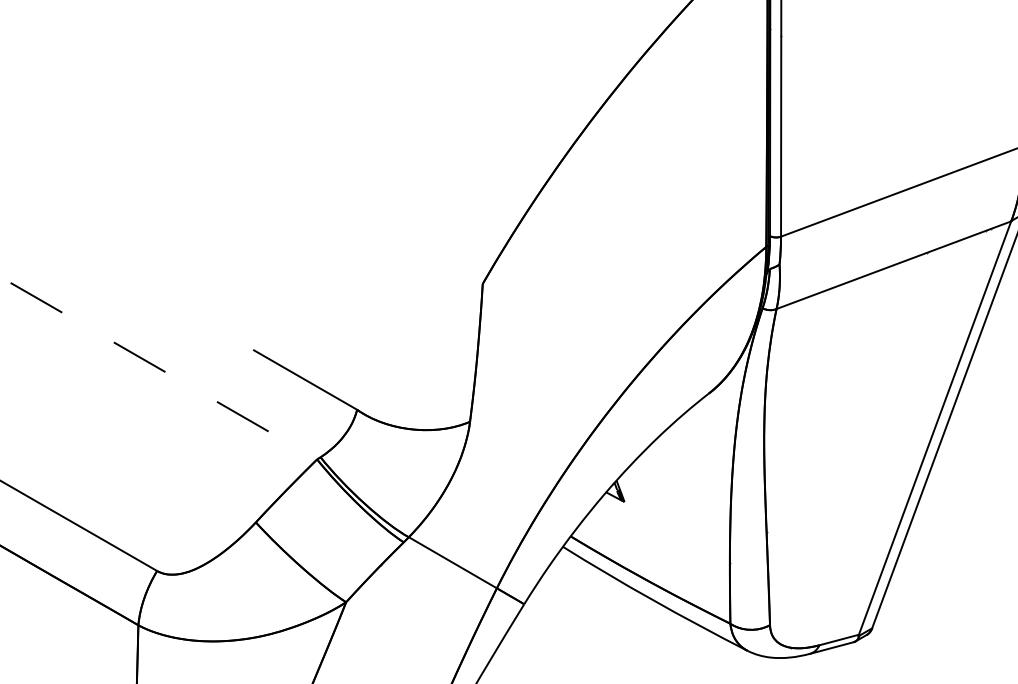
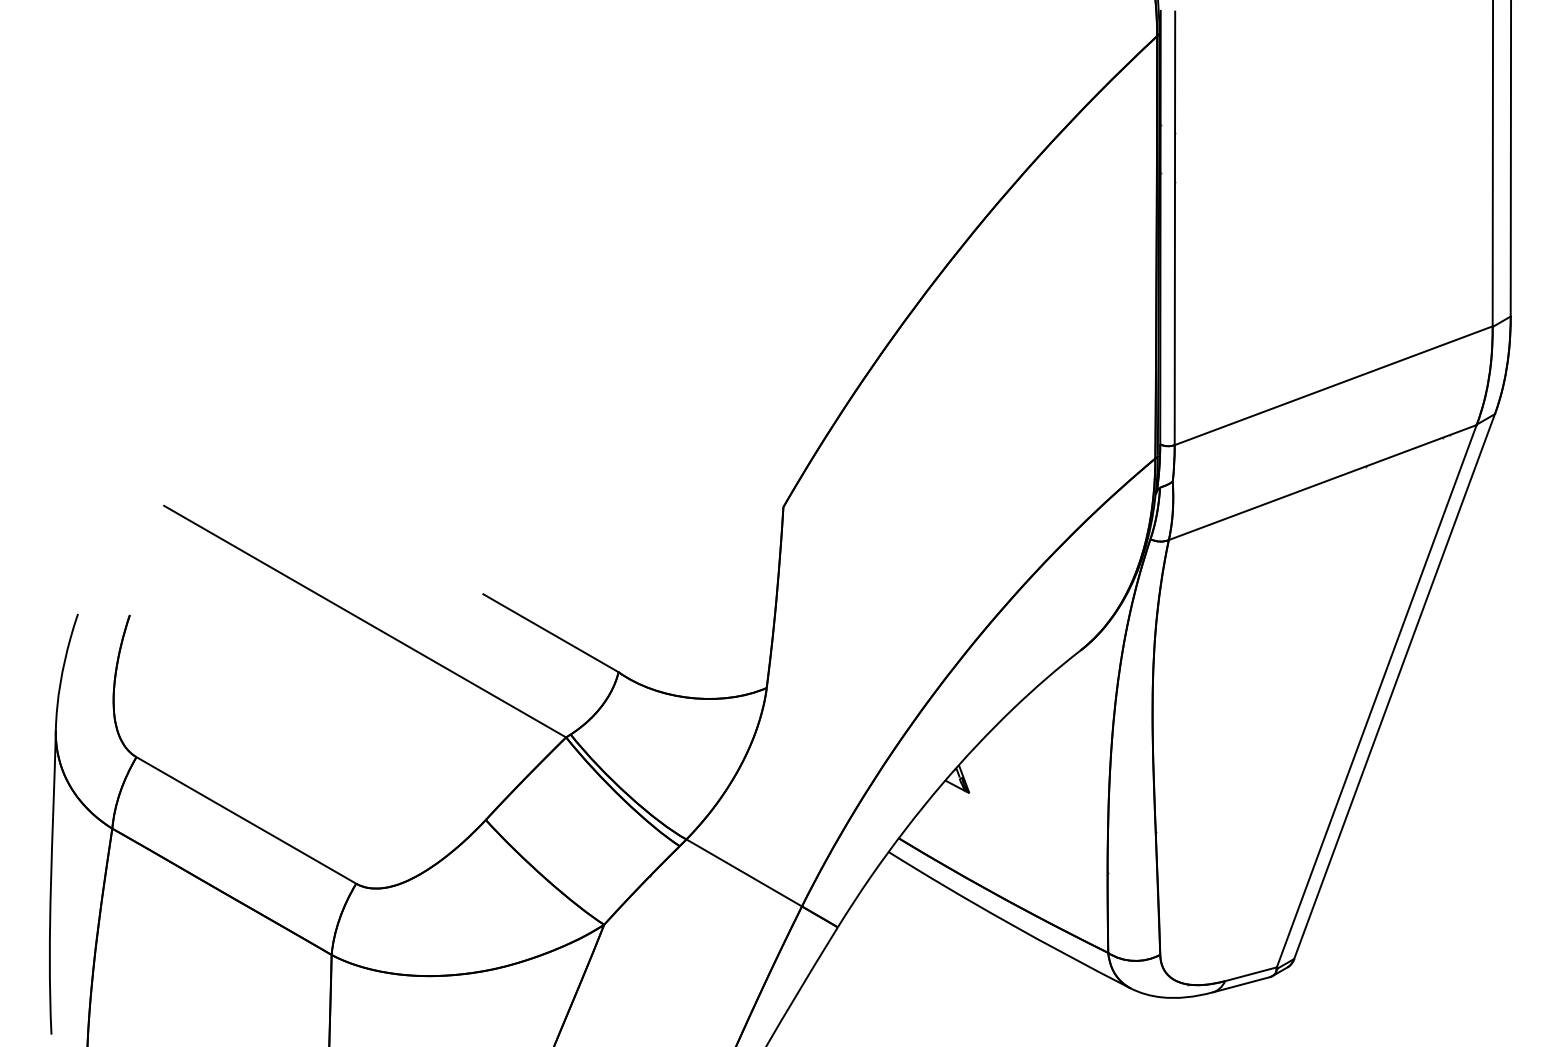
line: (164, 371) -> (365, 621), dashed -> solid

